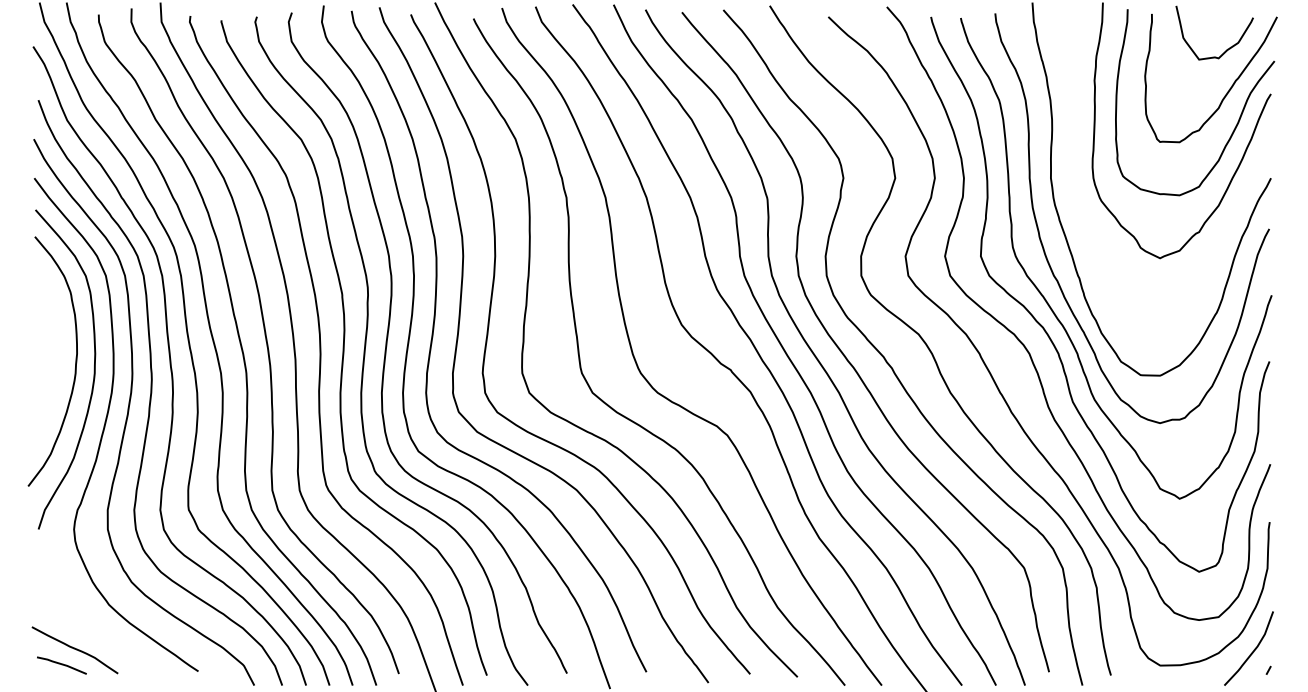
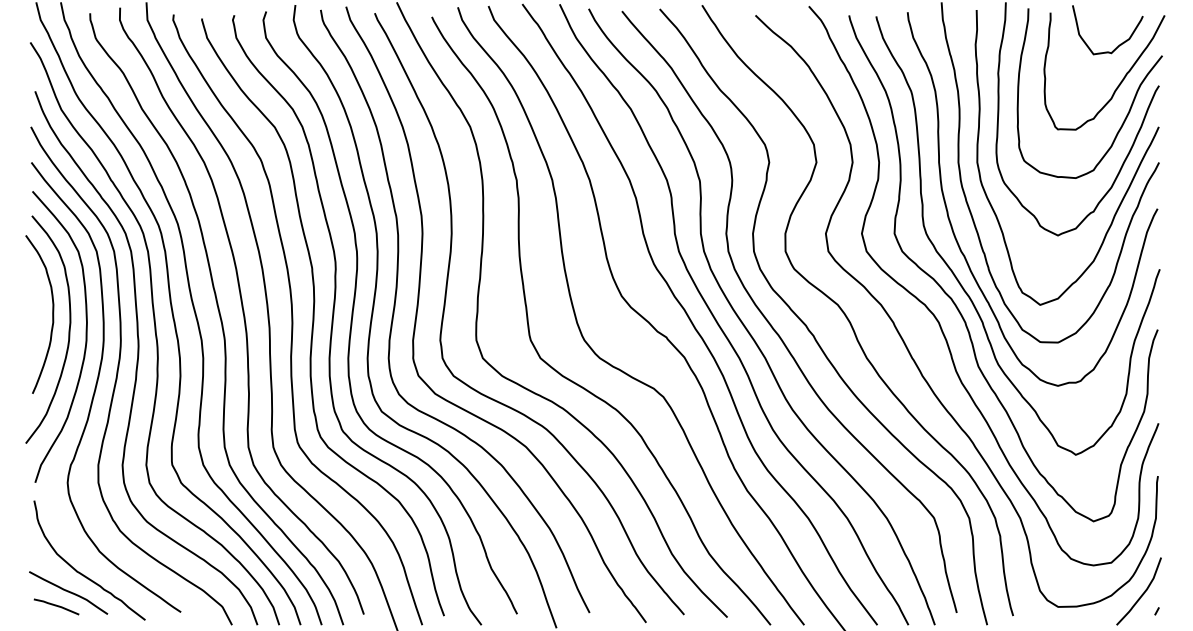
curve: (1236, 206) -> (1127, 188), added
curve: (57, 344) -> (52, 314), added
curve: (89, 628) -> (81, 573), added

